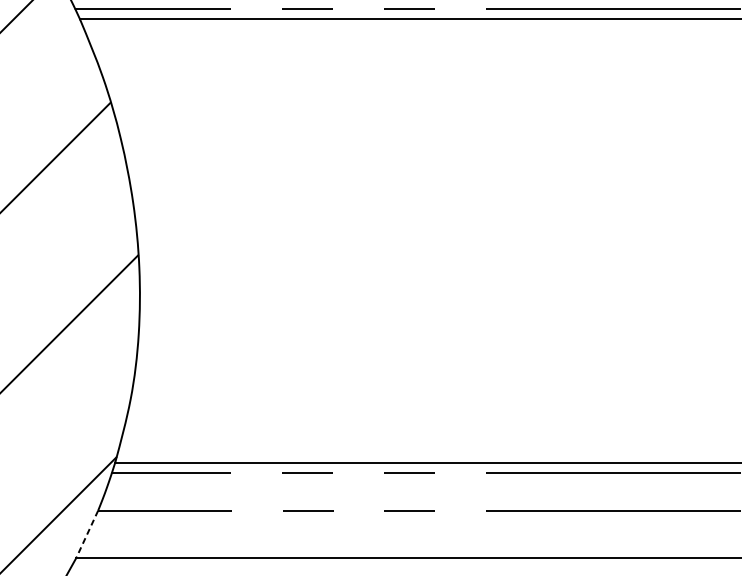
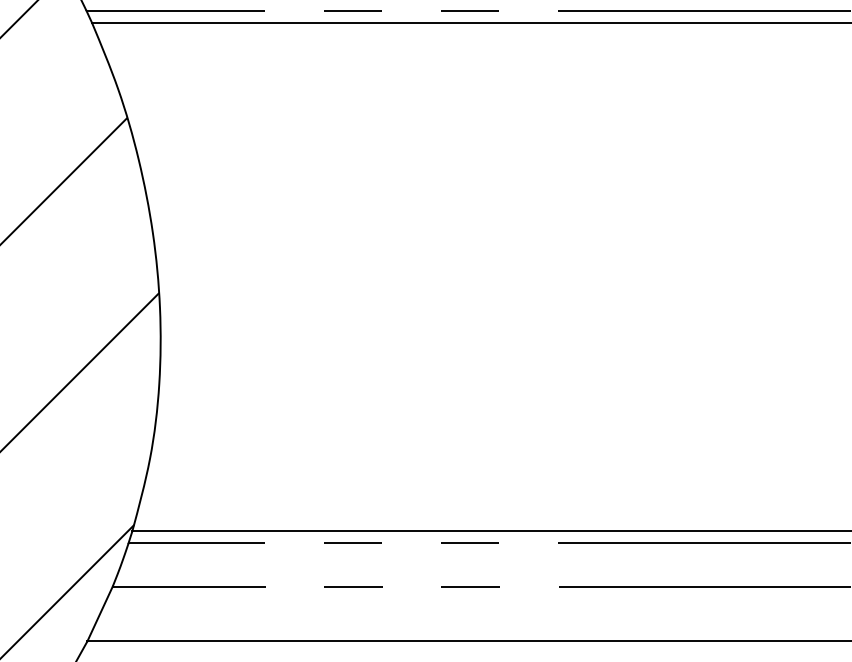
line: (86, 534) -> (99, 614), dashed -> solid

